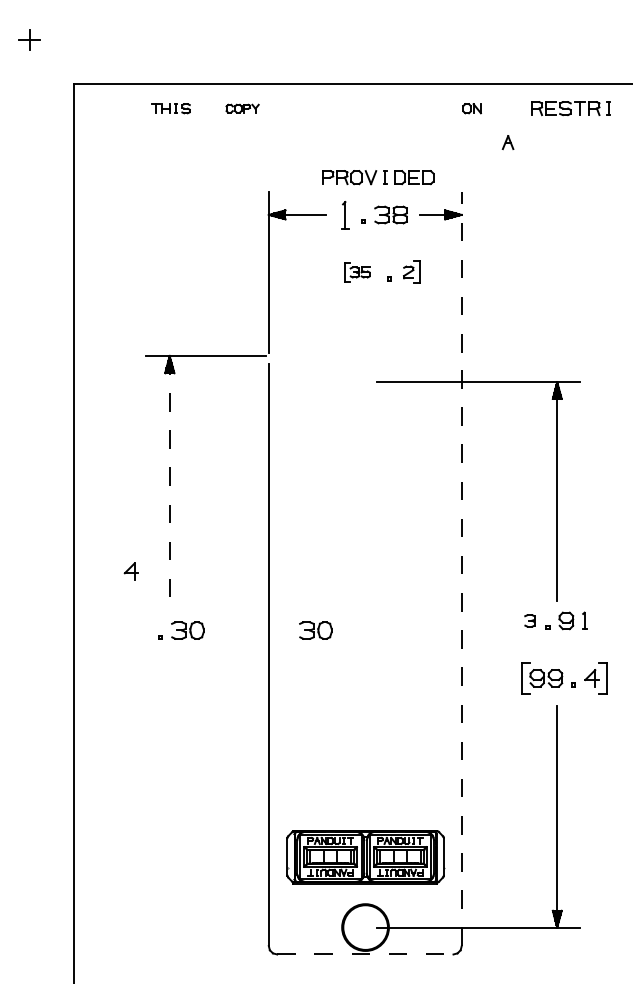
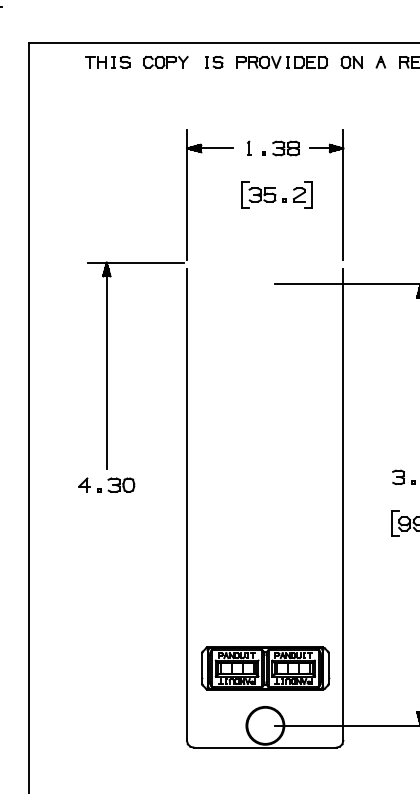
part: (170, 108) -> (107, 62), size x1.43
part: (242, 108) -> (165, 62), size x1.67
part: (302, 108) -> (214, 62), added
part: (471, 108) -> (351, 62), size x1.43
part: (507, 142) -> (380, 62), moved
part: (378, 177) -> (282, 62), moved
part: (345, 214) -> (249, 148), size x0.62
line: (461, 271) -> (343, 194), dashed -> solid
part: (357, 272) -> (258, 195), size x1.67
part: (411, 272) -> (302, 195), size x1.43
line: (169, 483) -> (106, 366), dashed -> solid
part: (130, 571) -> (83, 485), moved
part: (529, 620) -> (398, 477), size x1.43
part: (315, 630) -> (224, 485), removed
line: (461, 655) -> (343, 505), dashed -> solid
line: (365, 954) -> (265, 747), dashed -> solid

